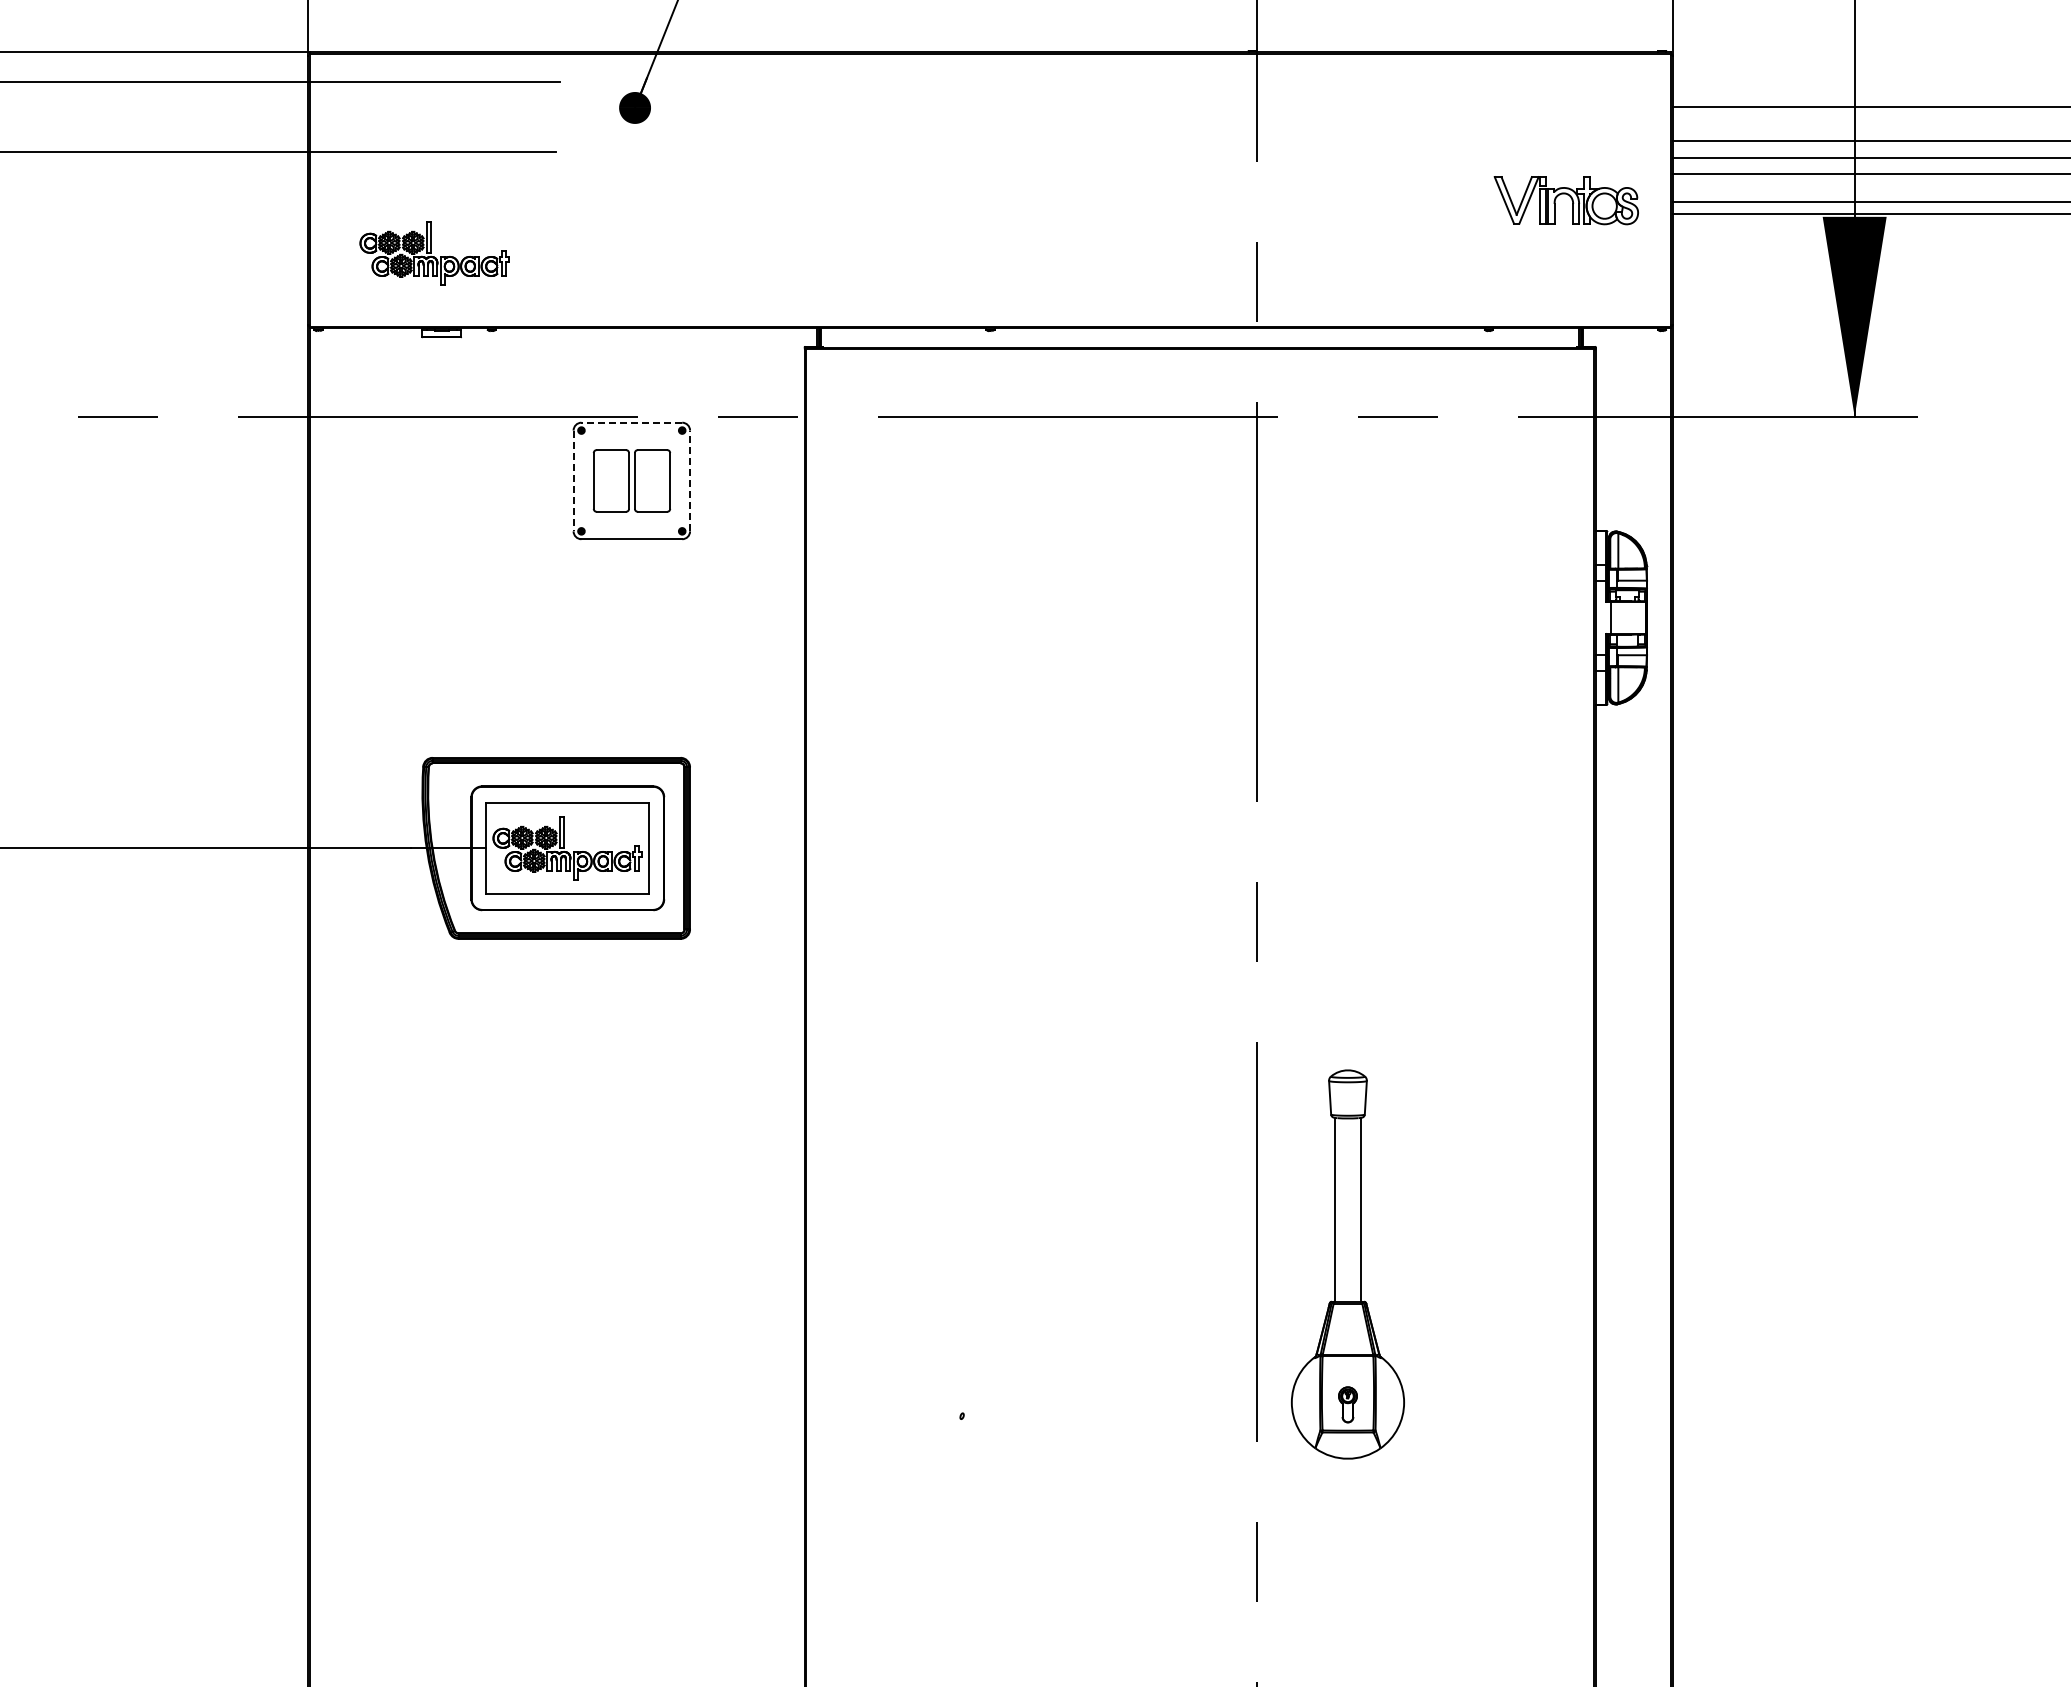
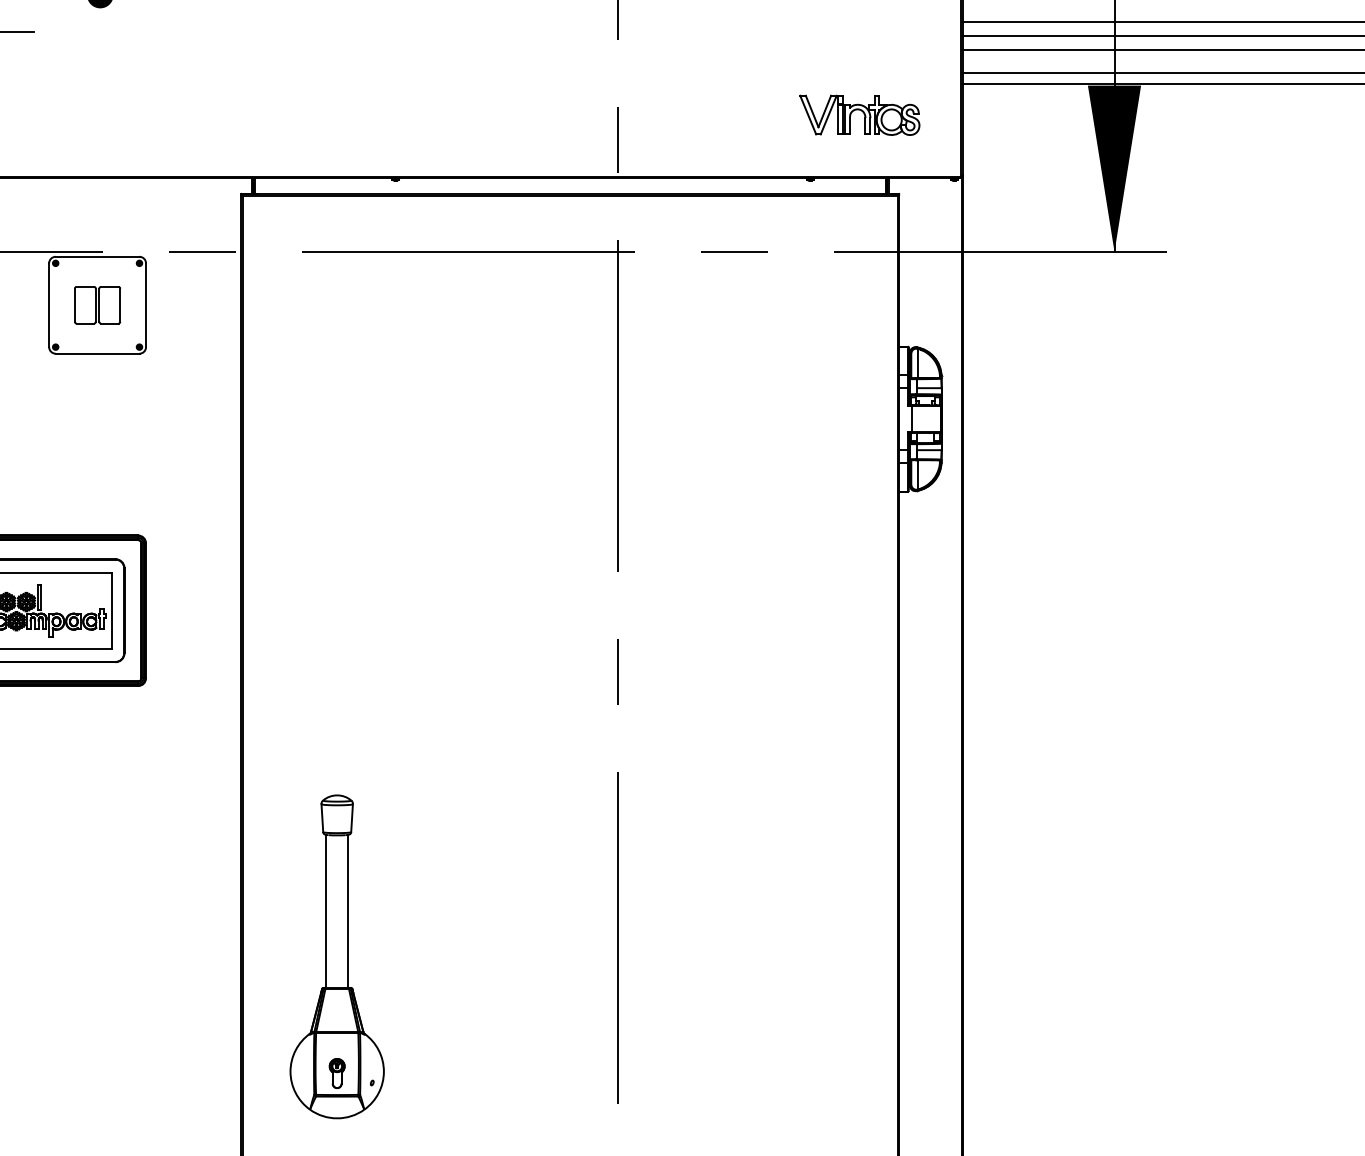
part: (1565, 200) -> (859, 115), moved
line: (631, 422) -> (97, 256), dashed -> solid
part: (631, 480) -> (97, 304), size x0.71
line: (690, 480) -> (146, 304), dashed -> solid
line: (573, 481) -> (49, 305), dashed -> solid
part: (1347, 1264) -> (336, 956), moved

